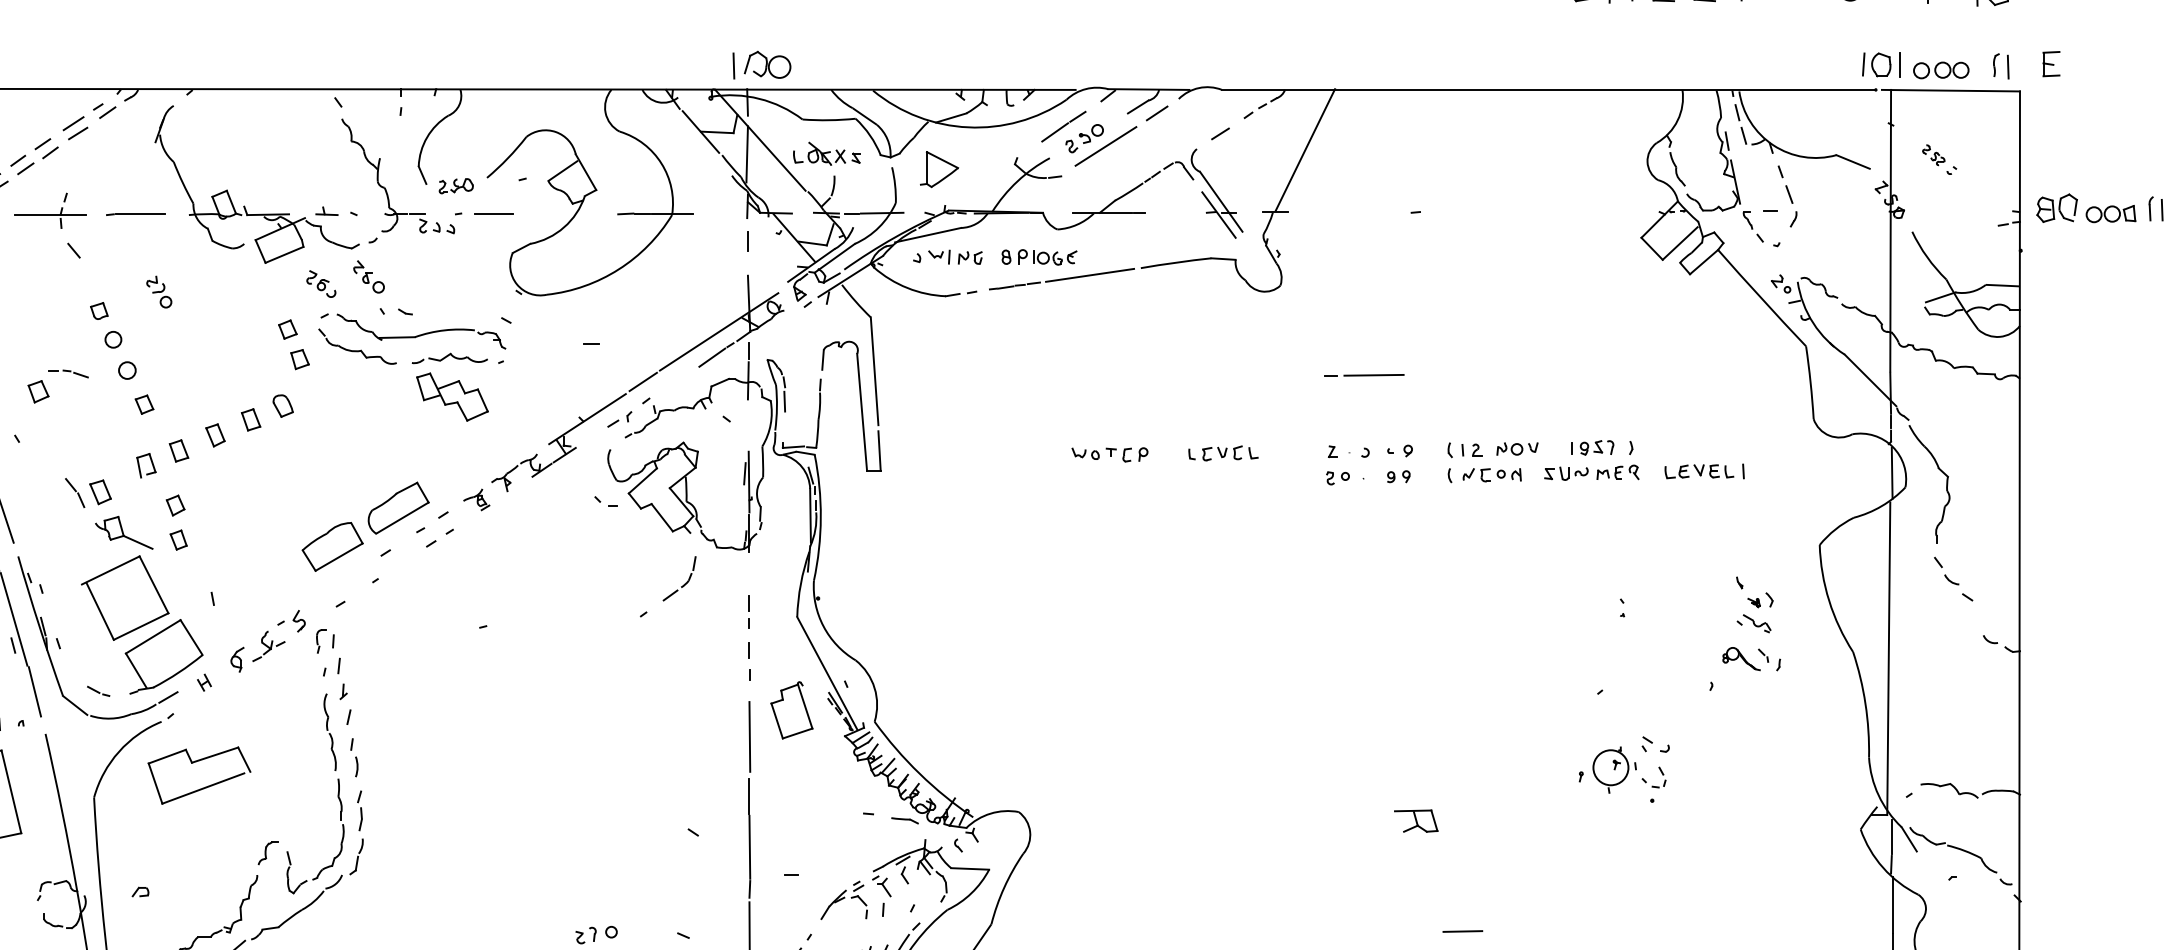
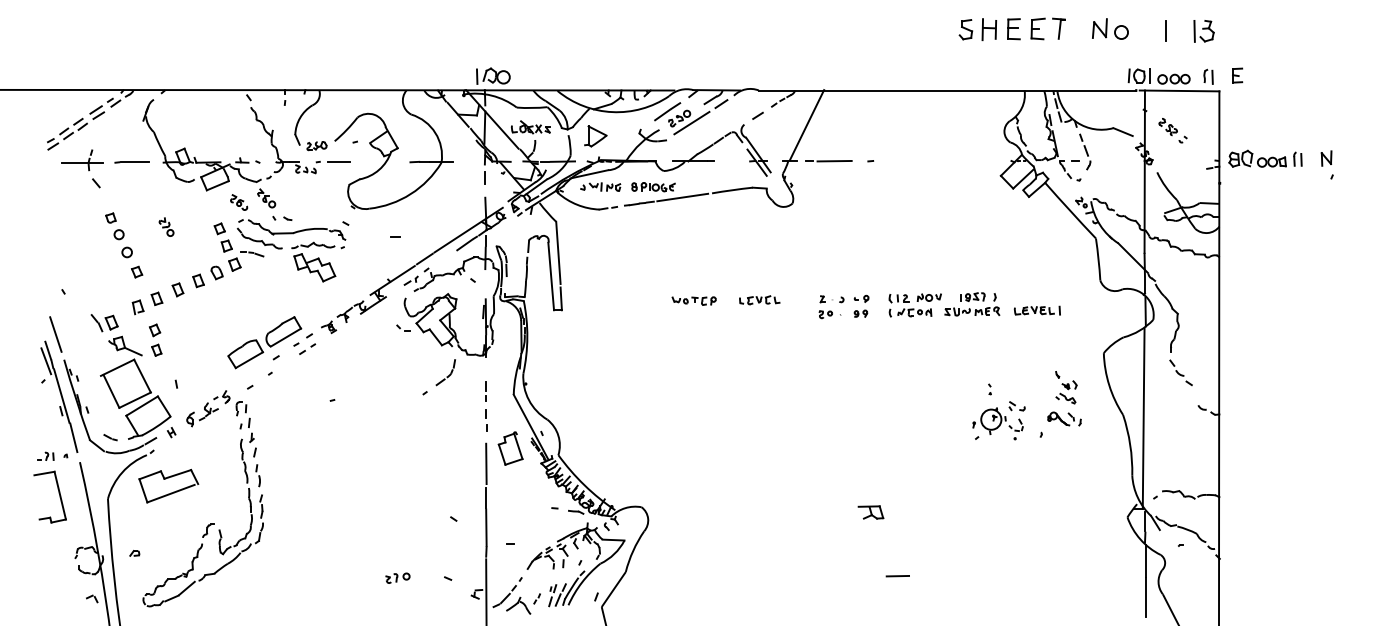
part: (1938, 159) -> (1172, 130), size x1.43
part: (159, 290) -> (166, 226), moved
line: (1363, 375) -> (828, 161), moved
part: (48, 391) -> (240, 264), moved
part: (1623, 769) -> (998, 420), moved

